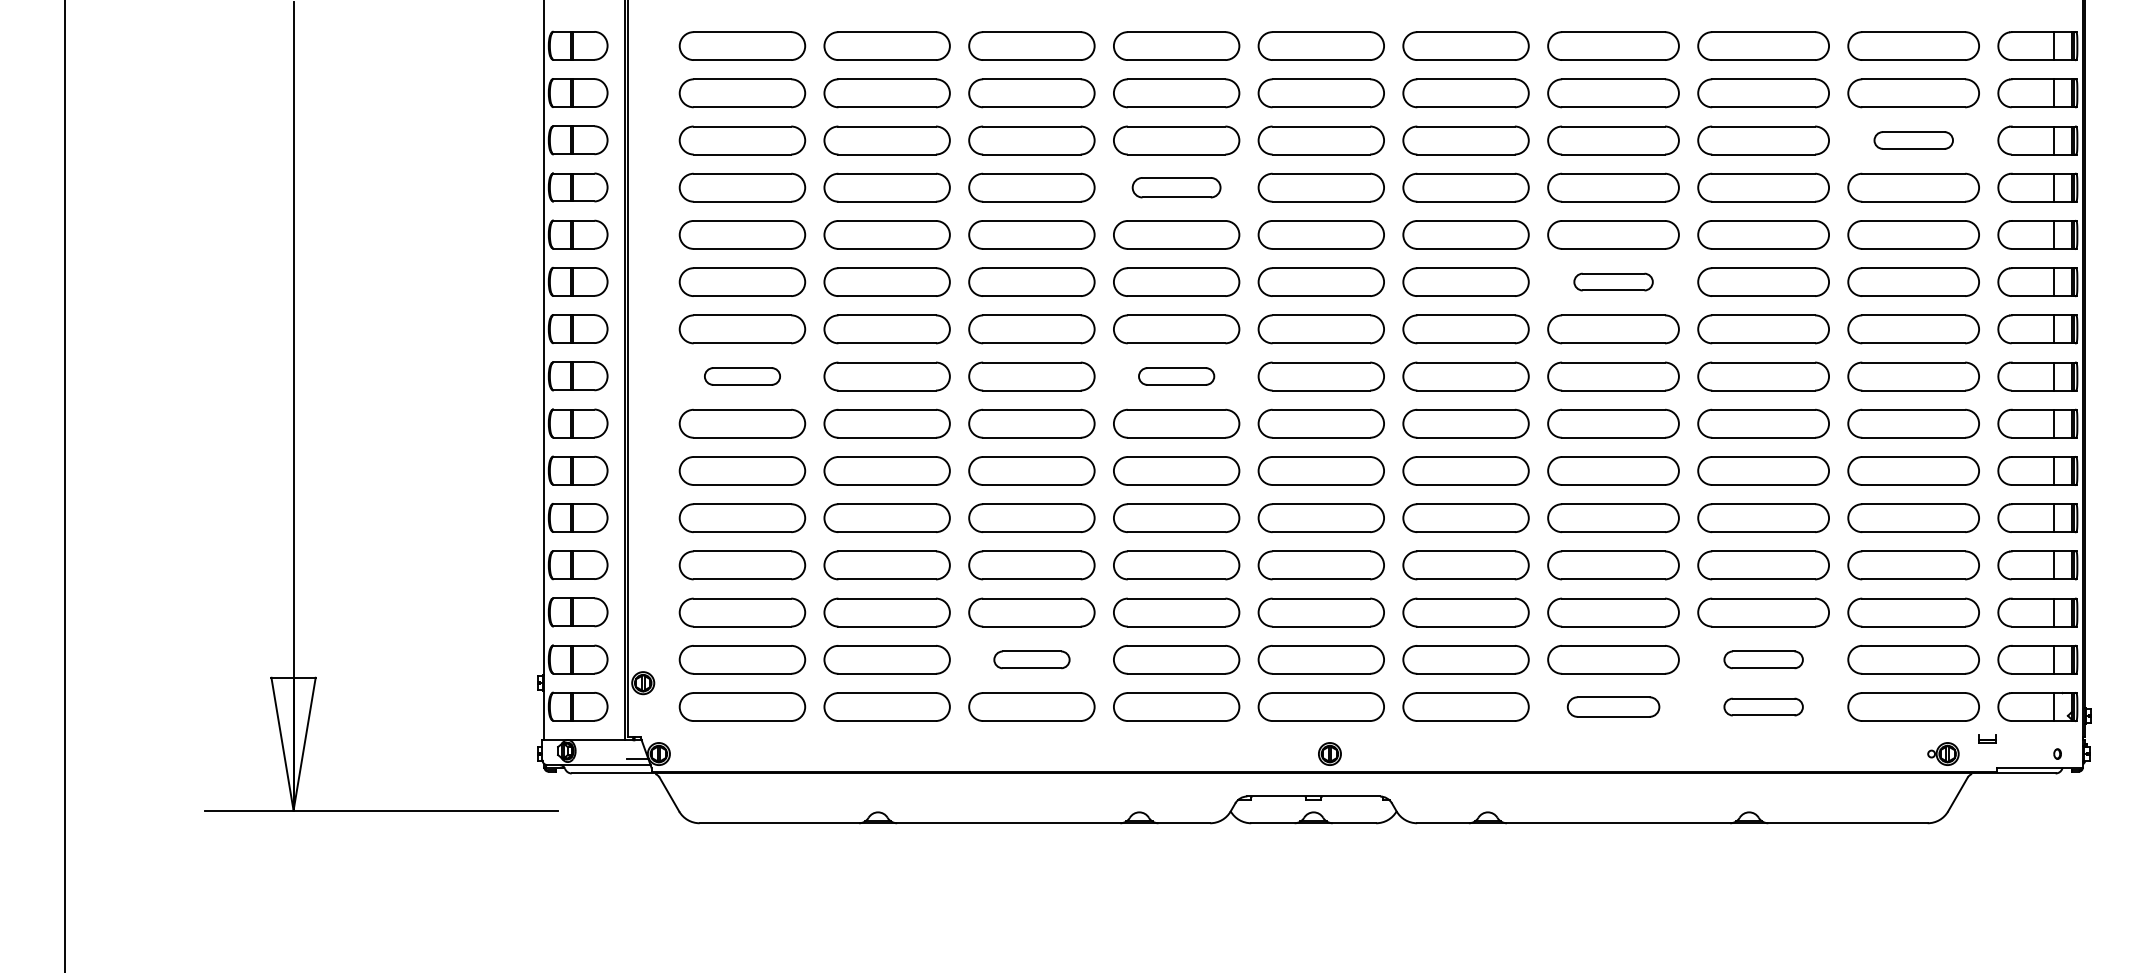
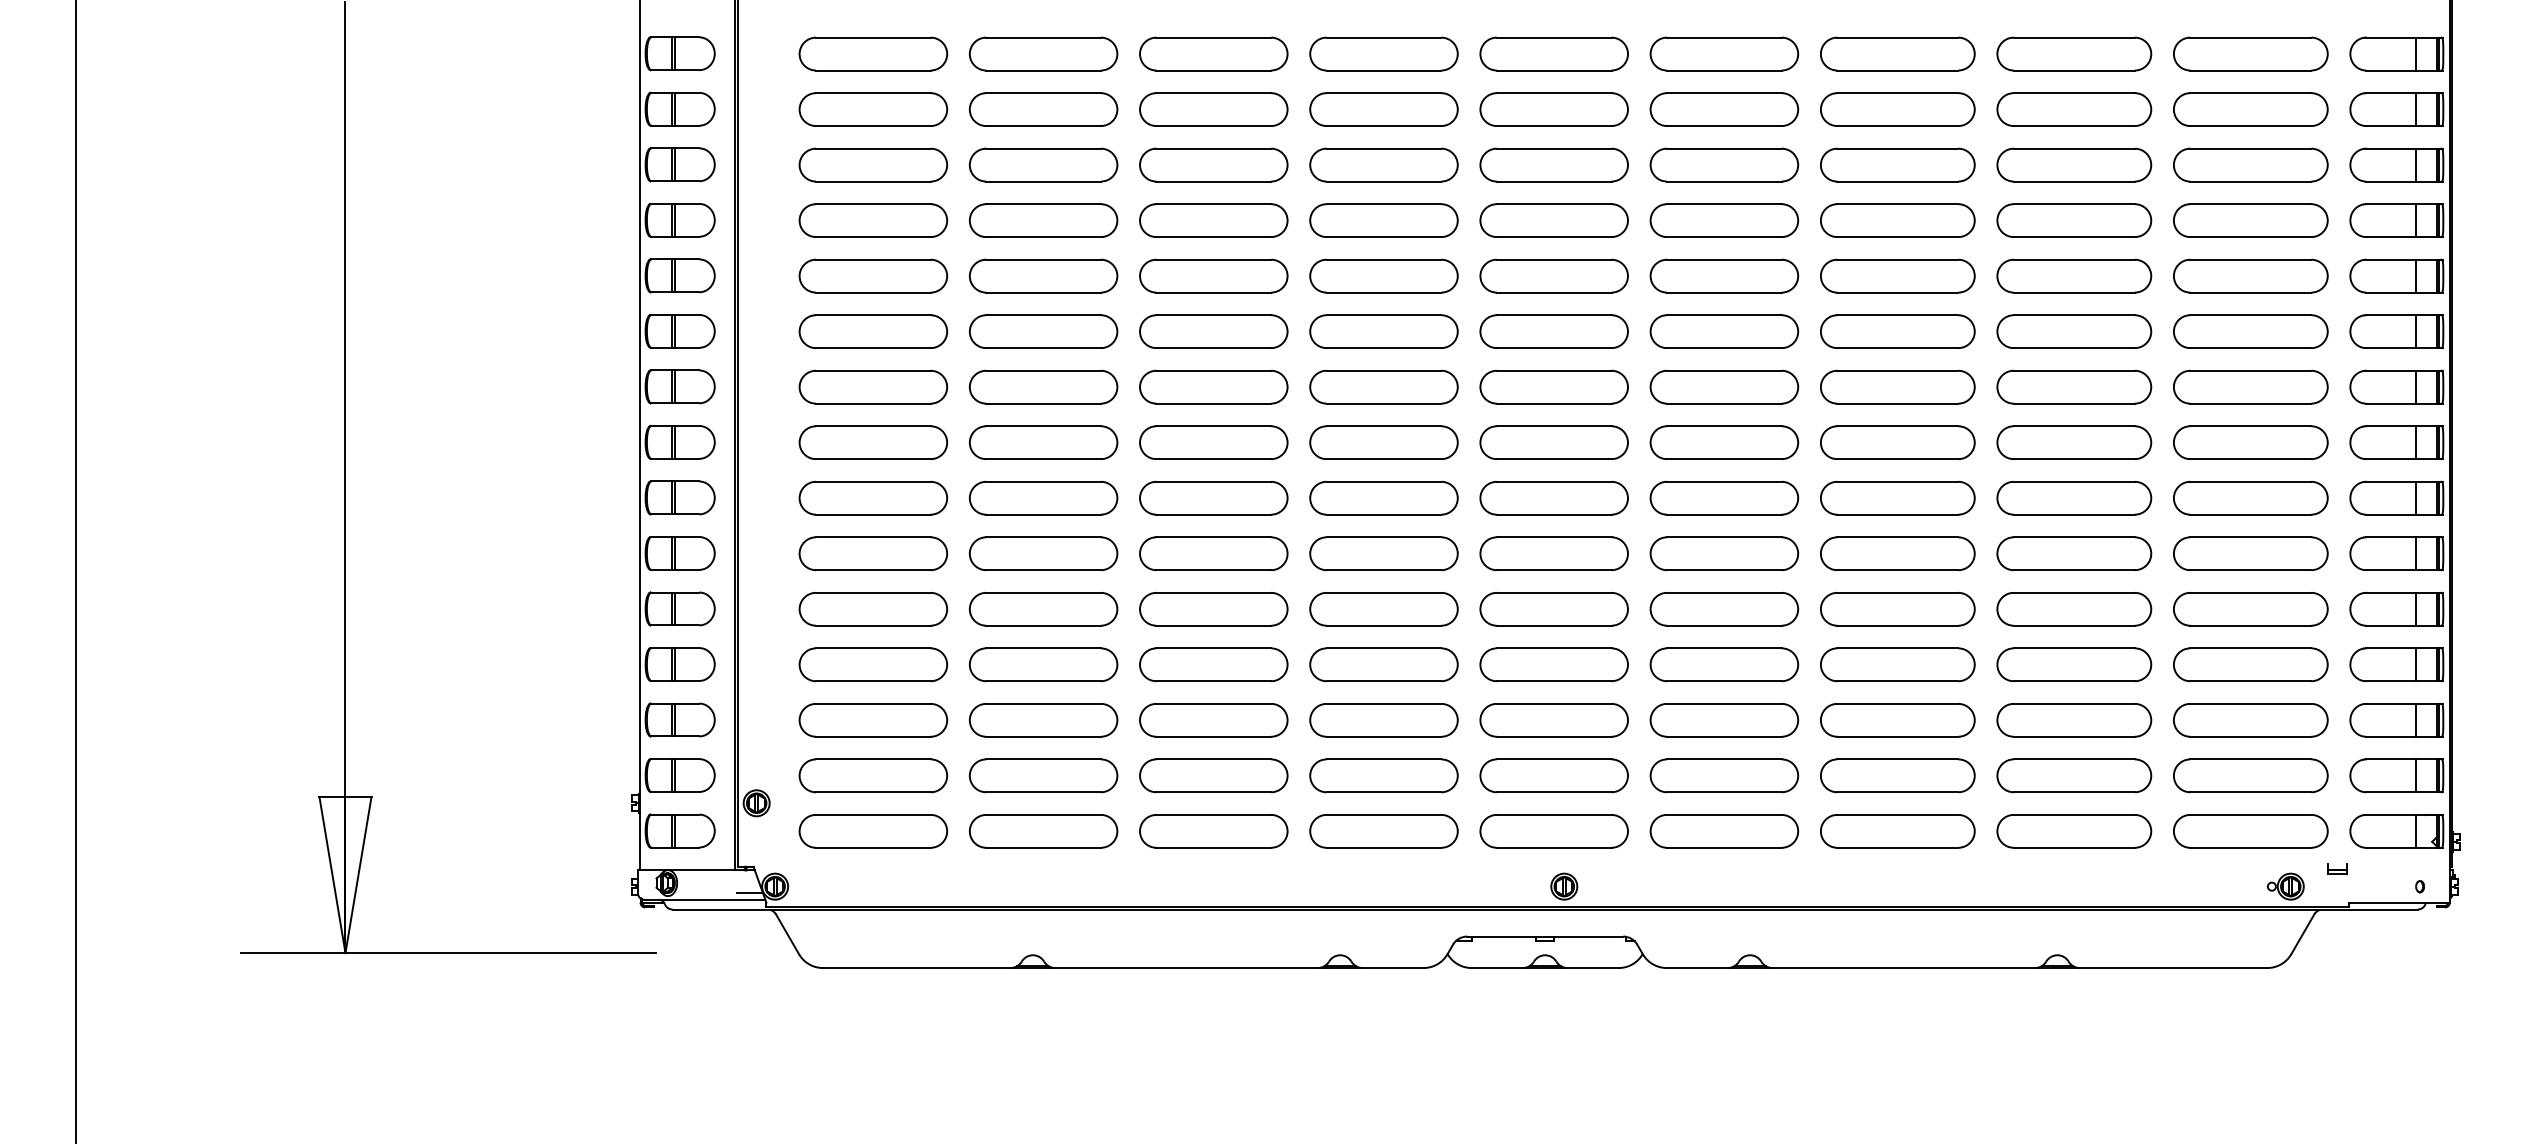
part: (1913, 140) -> (2250, 164), size x1.67
part: (1176, 187) -> (1383, 220), size x1.43
part: (1613, 282) -> (1897, 331), size x1.67
part: (742, 376) -> (873, 442), size x1.67
part: (1176, 376) -> (1383, 442), size x1.67
part: (1031, 659) -> (1213, 775), size x1.67
part: (1763, 659) -> (2074, 775), size x1.67
part: (1613, 707) -> (1897, 831), size x1.43
part: (1763, 707) -> (2074, 831), size x1.67

